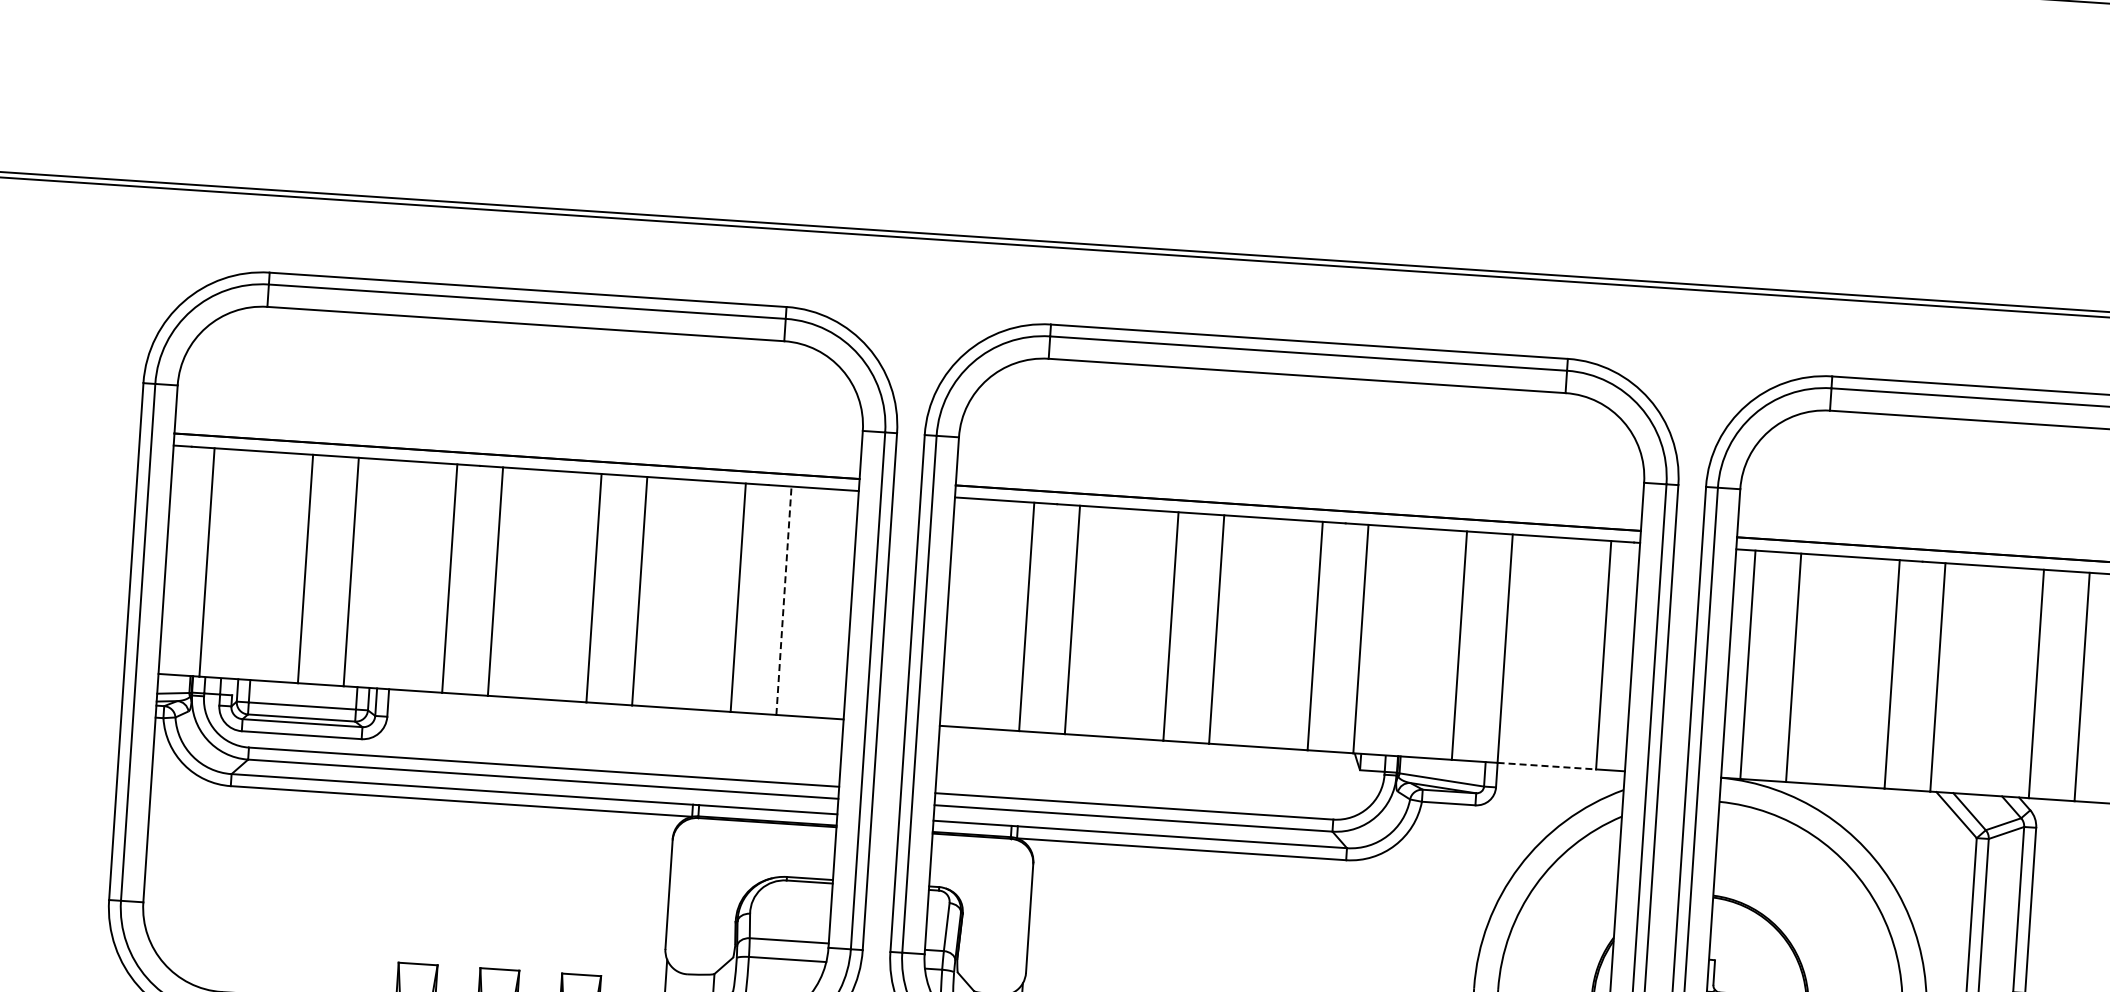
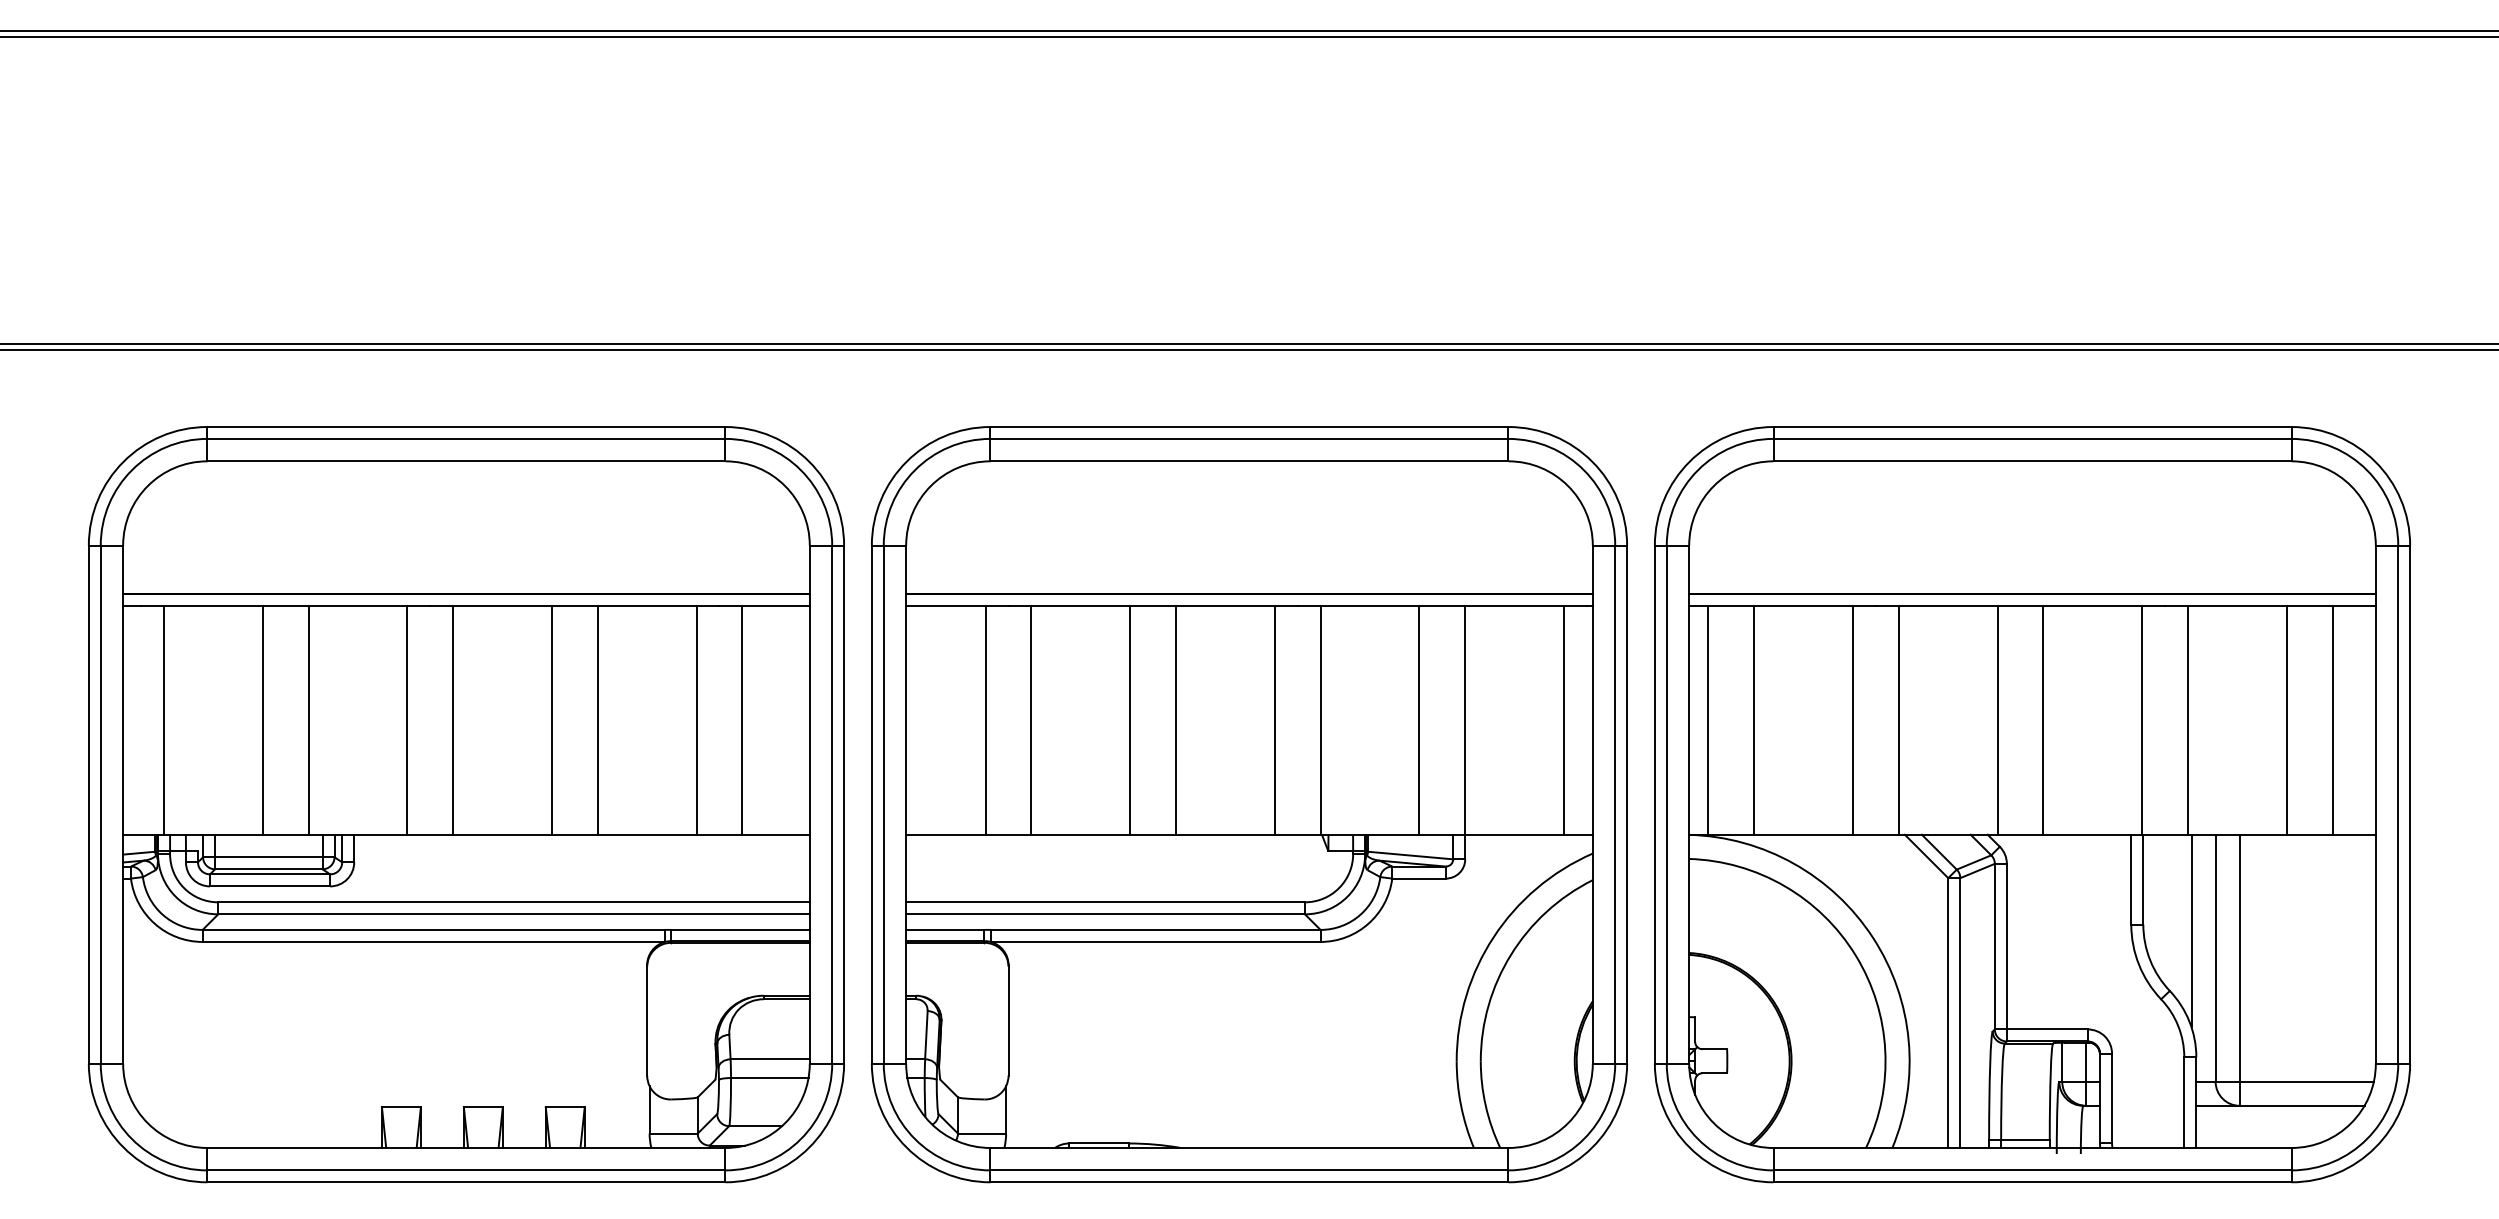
line: (784, 599) -> (742, 719), dashed -> solid
line: (1547, 765) -> (1515, 834), dashed -> solid

